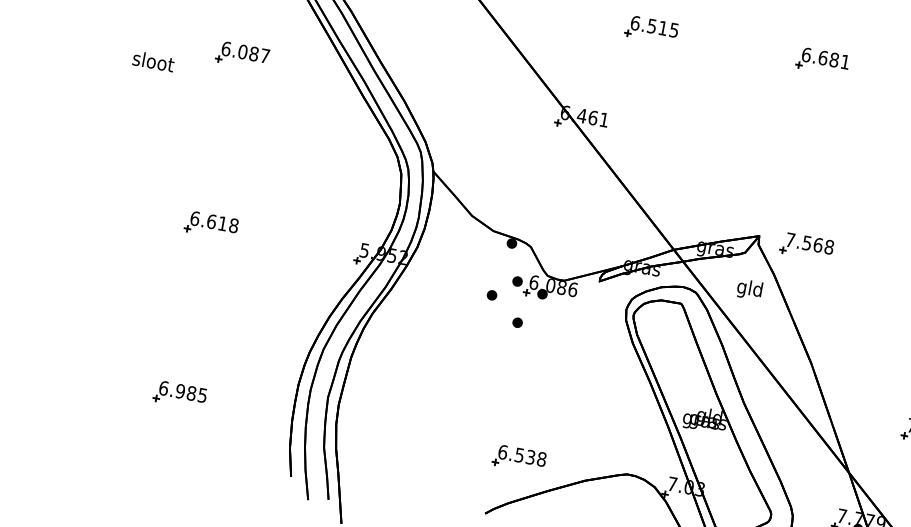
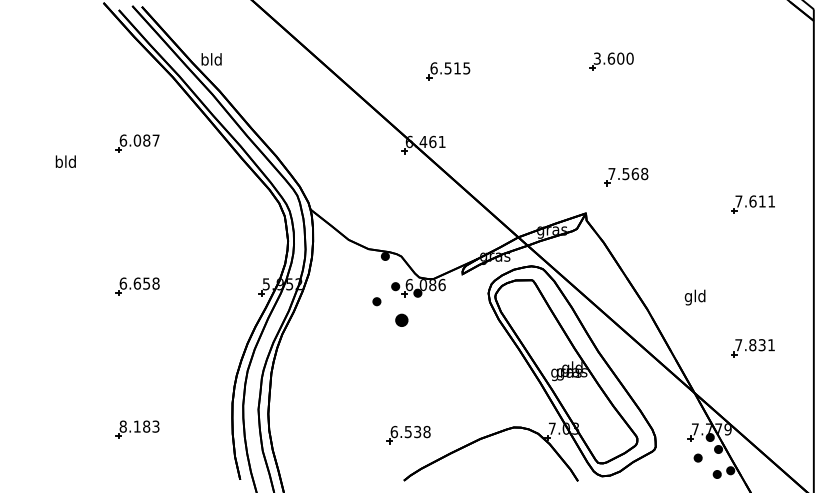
part: (651, 30) -> (448, 71), moved
text: (825, 58) -> (613, 58), 6.681 -> 3.600
text: (154, 61) -> (66, 161), sloot -> bld
text: (222, 223) -> (146, 283), 6.618 -> 6.658
part: (806, 247) -> (626, 177), moved
text: (748, 289) -> (694, 297), moved
part: (517, 321) -> (401, 319), size x1.6
text: (183, 391) -> (139, 426), 6.985 -> 8.183
part: (519, 459) -> (408, 435), moved

